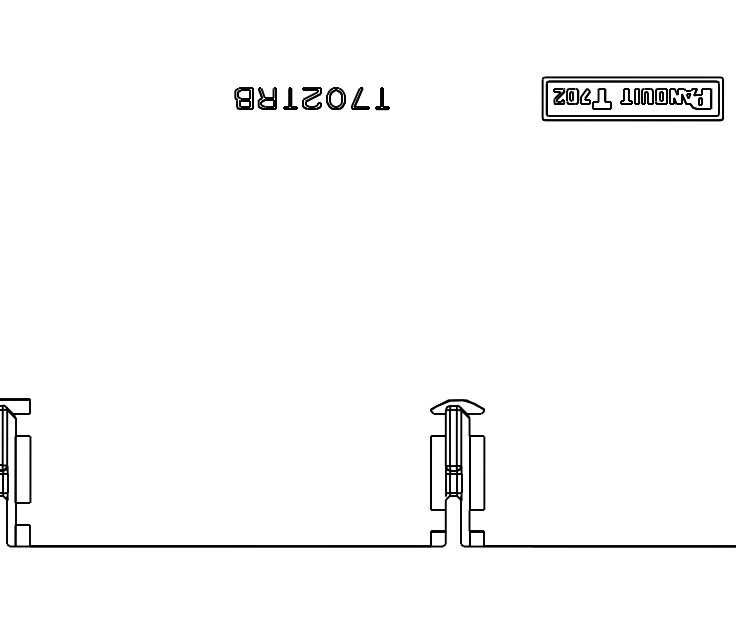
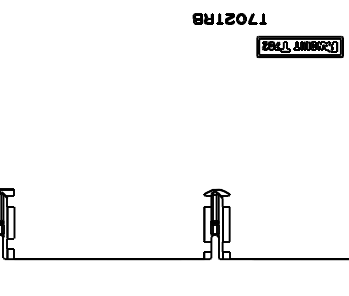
part: (311, 97) -> (229, 18), moved

